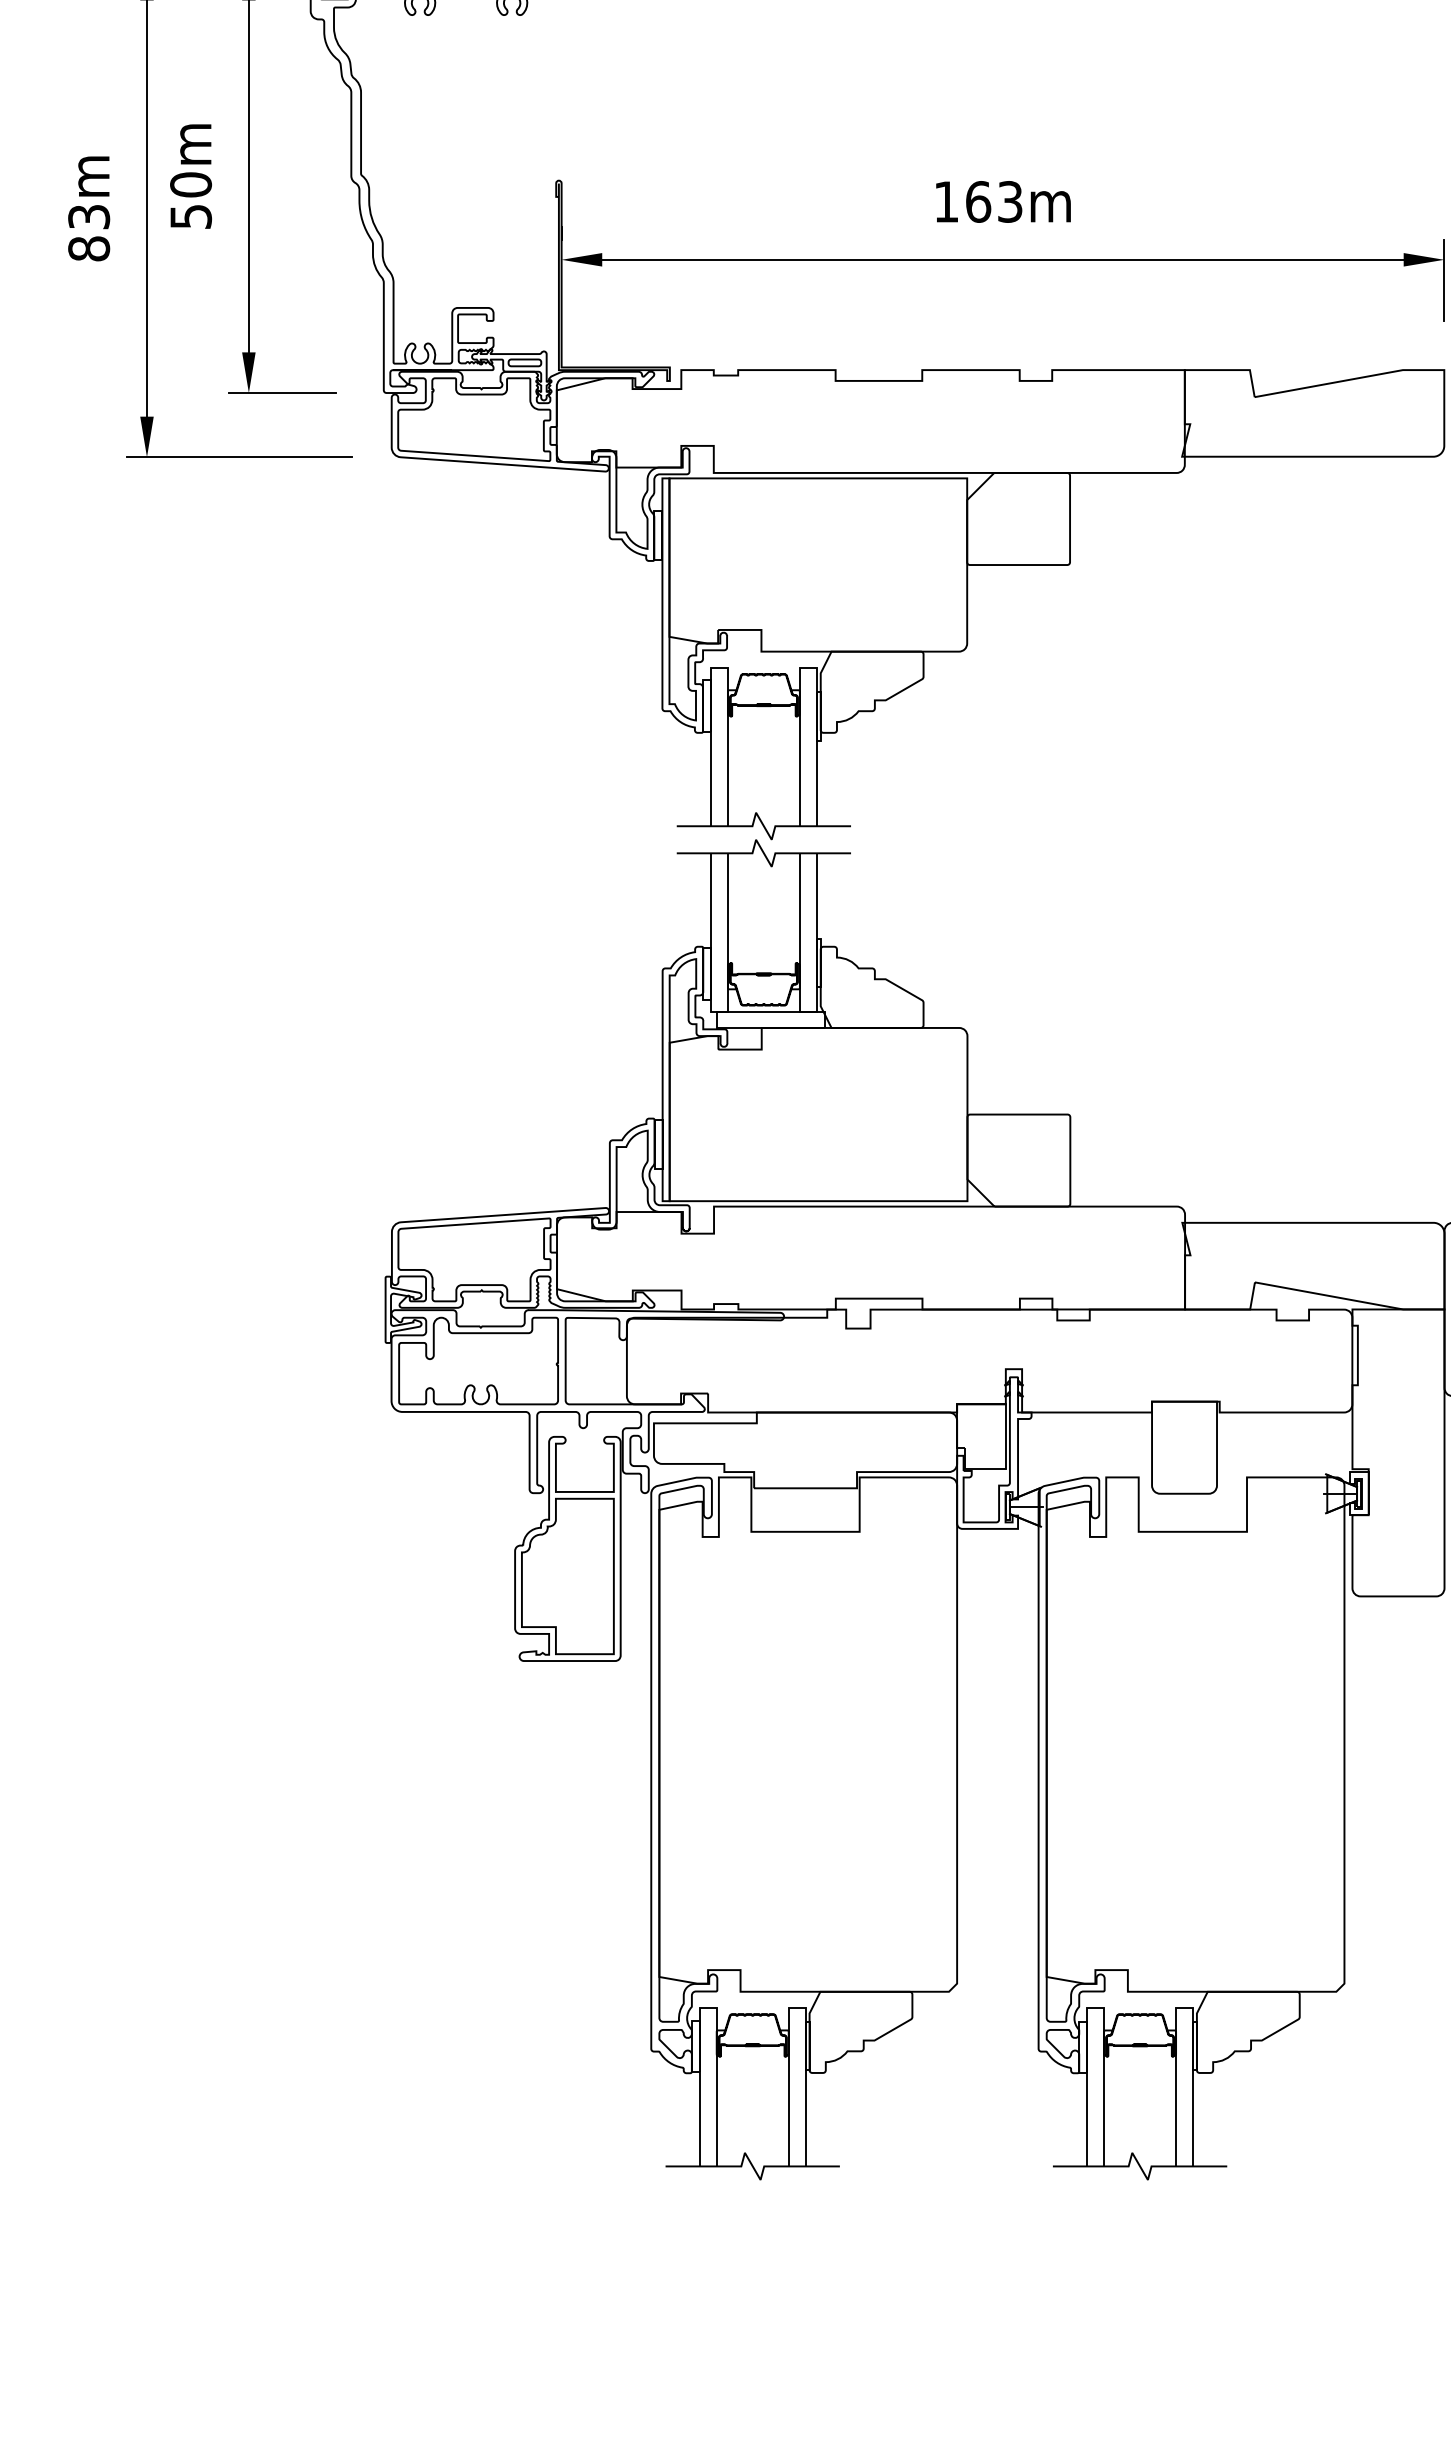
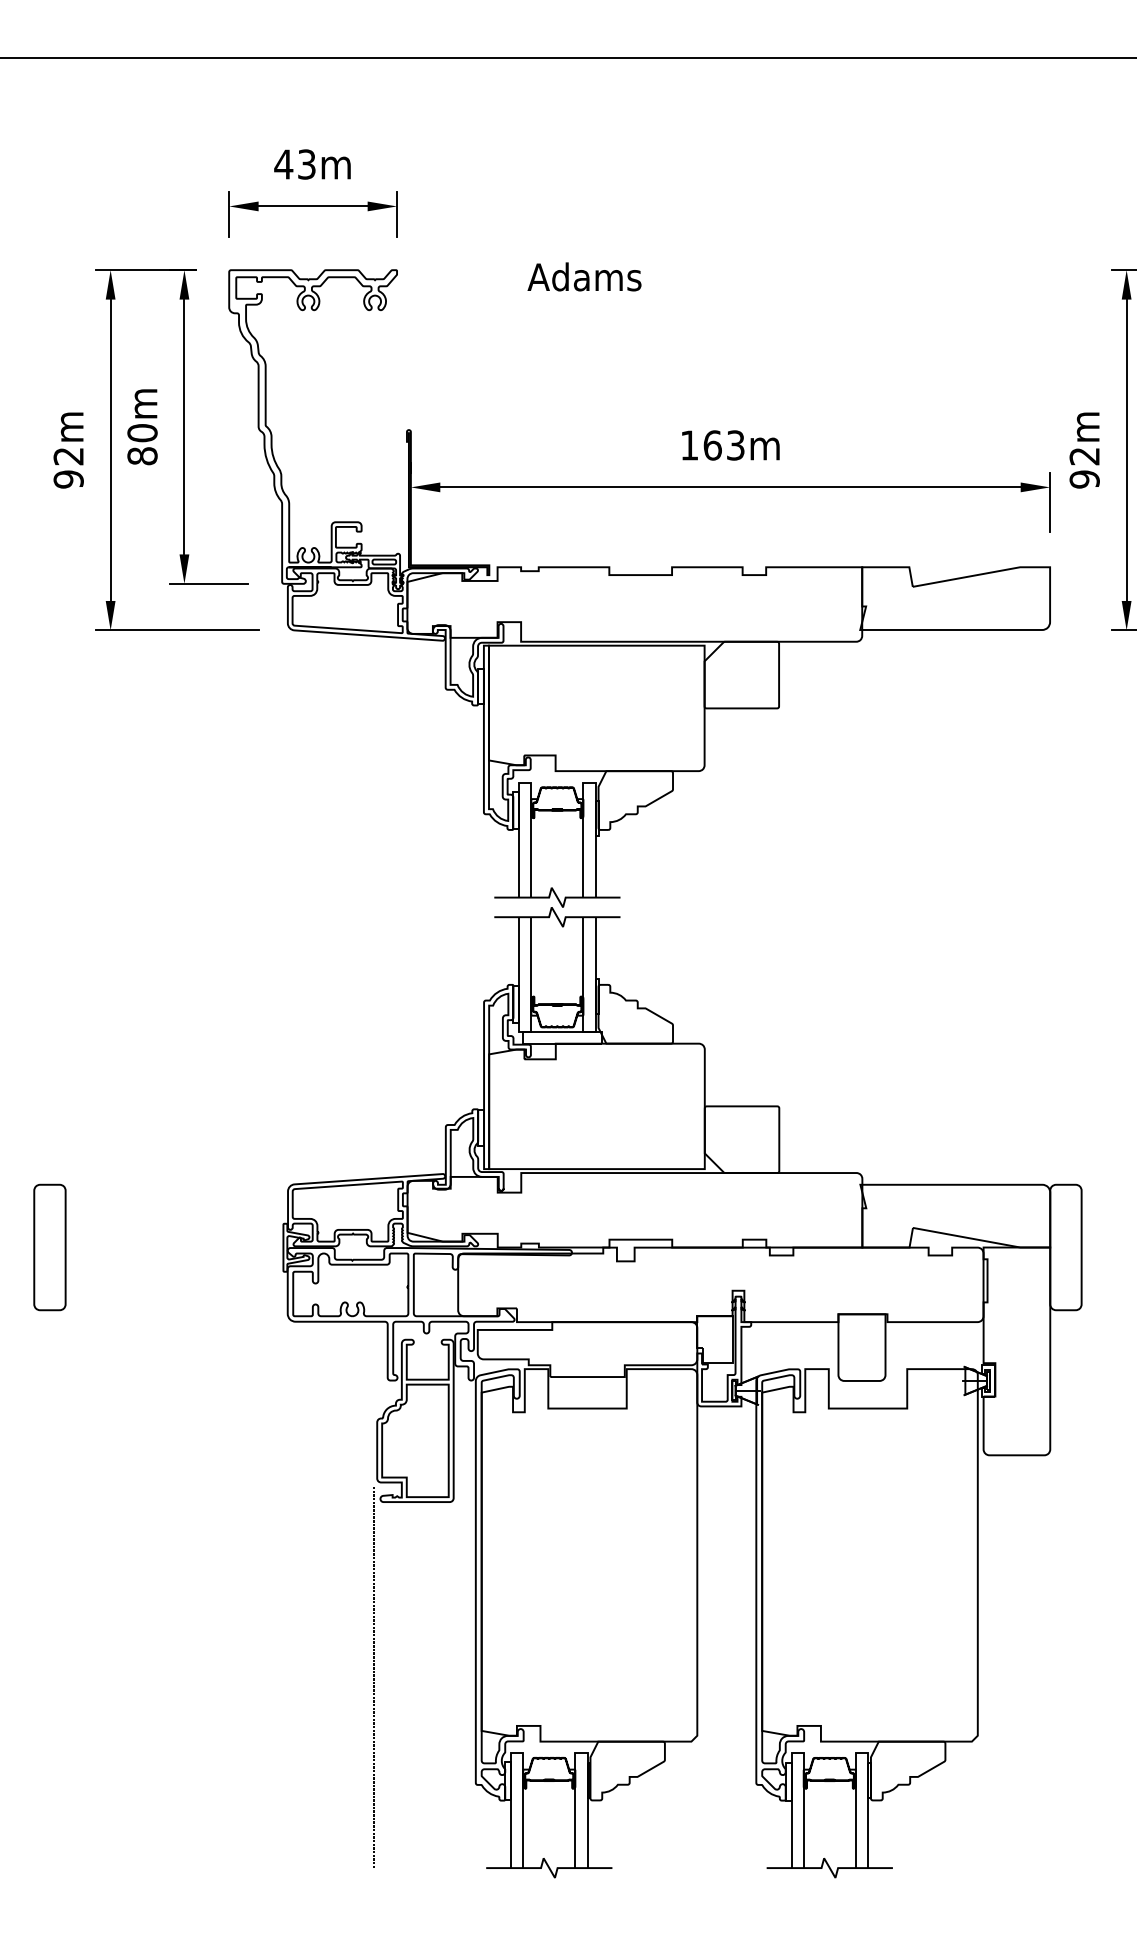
text: (190, 217) -> (142, 456), 50m -> 80m
text: (88, 232) -> (68, 467), 83m -> 92m
part: (62, 1309) -> (49, 1247), added
line: (511, 1903) -> (374, 1677), added

